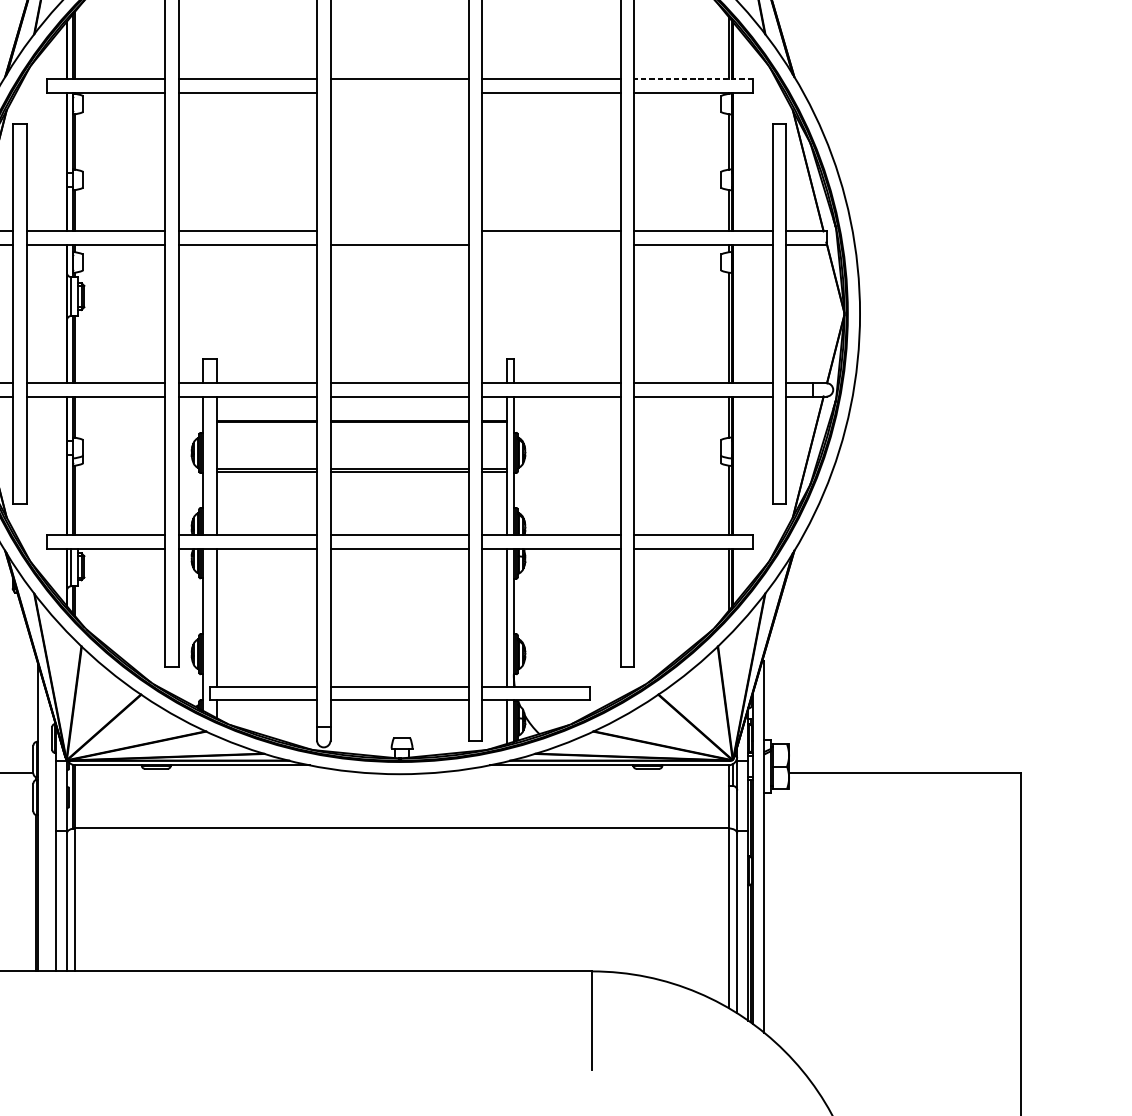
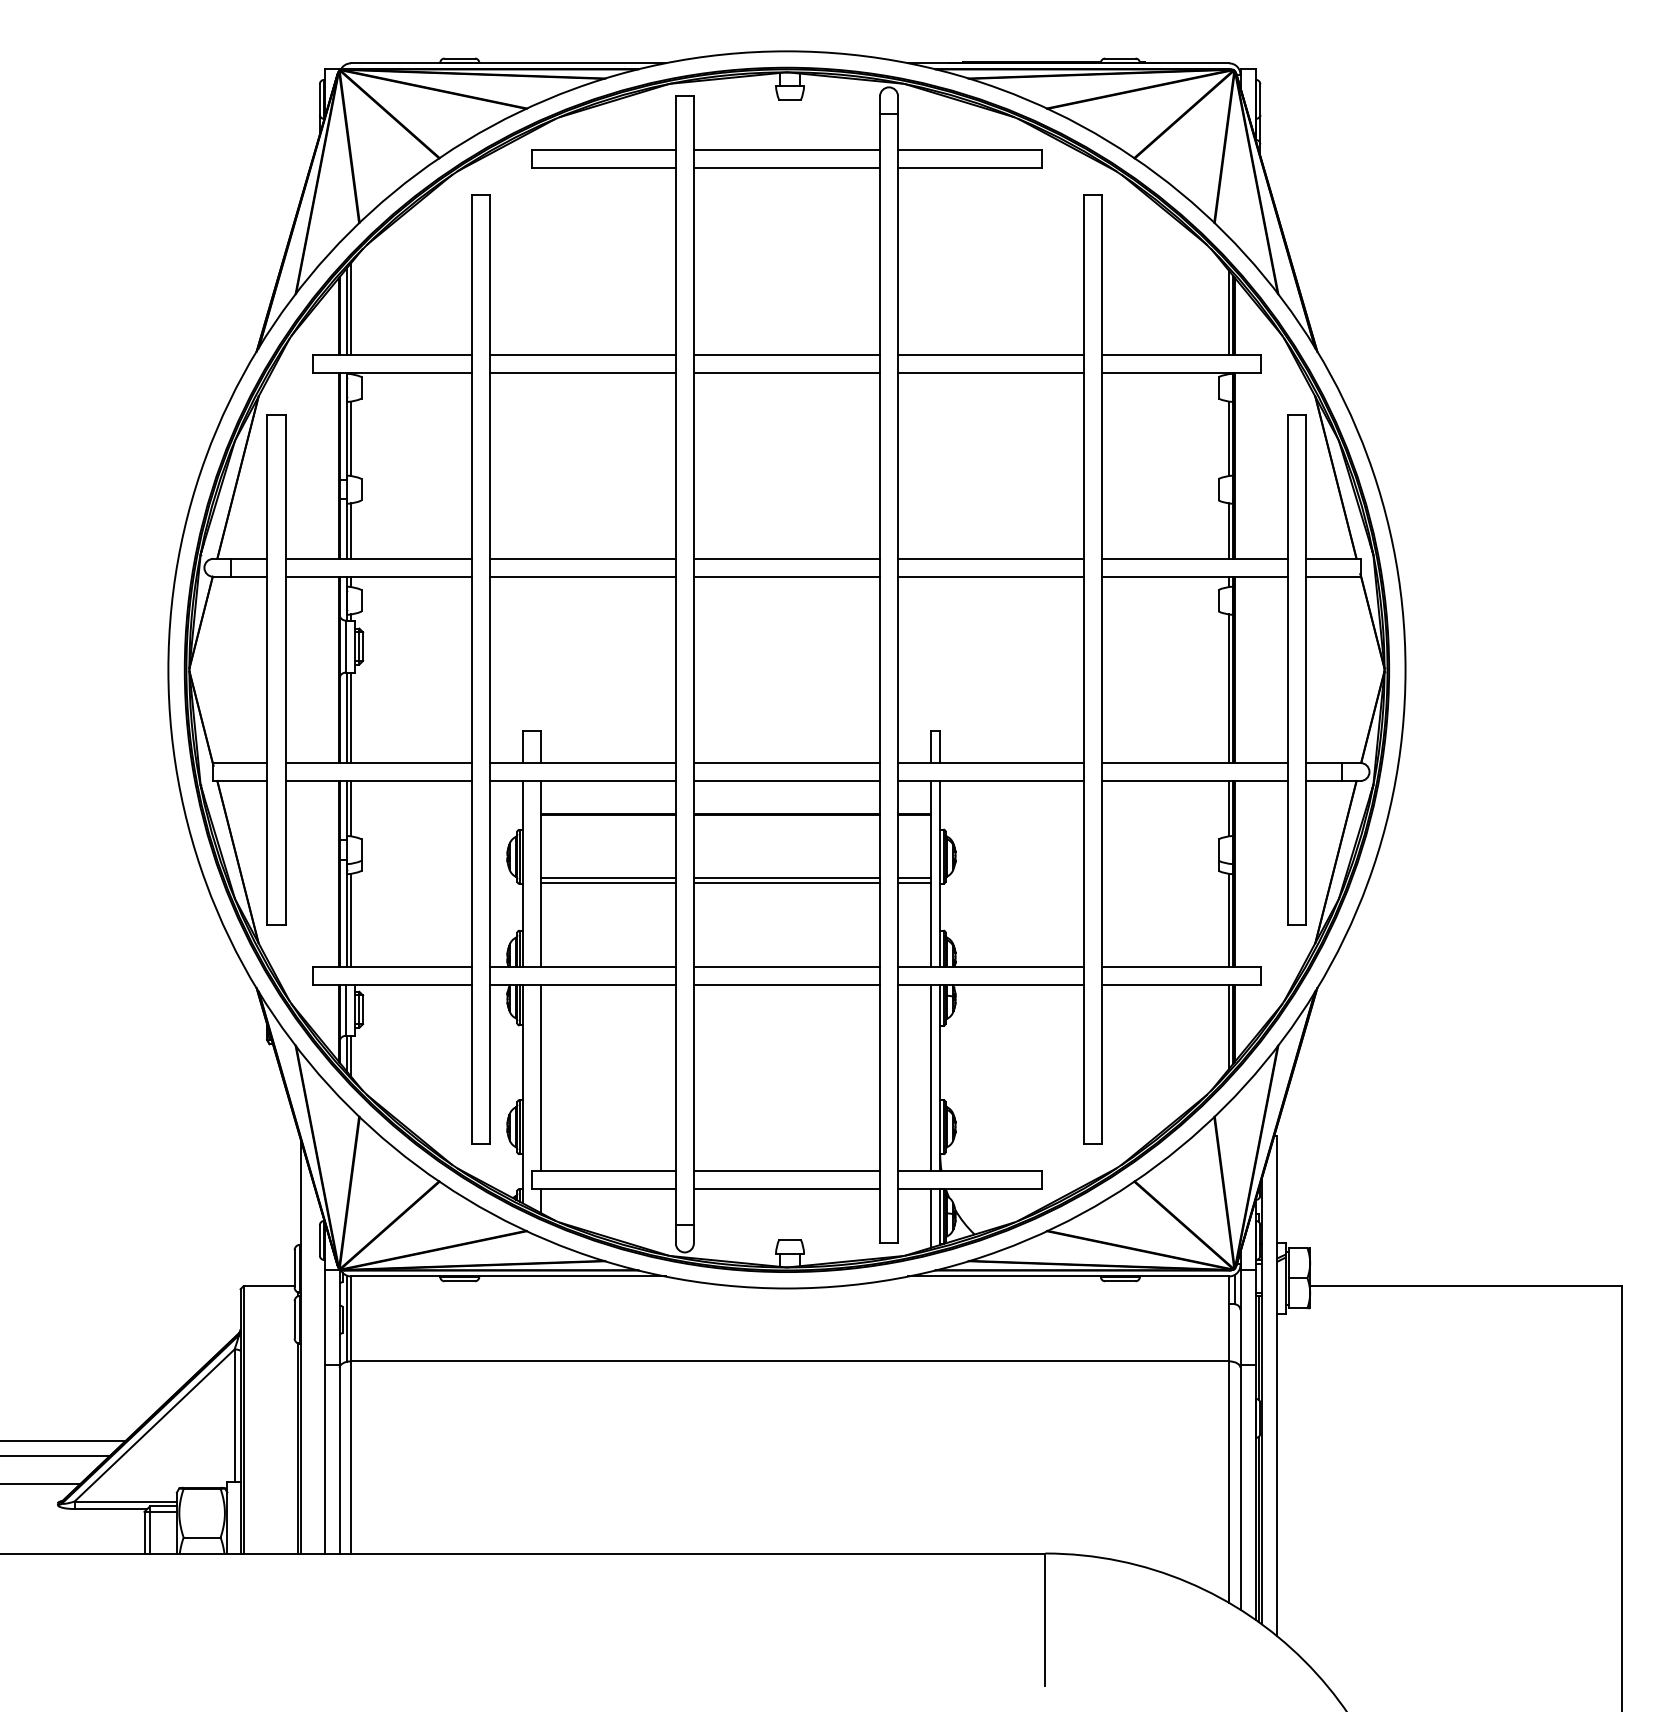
line: (693, 79) -> (1181, 354), dashed -> solid
line: (399, 92) -> (786, 372), added
line: (399, 231) -> (786, 558), added
line: (551, 244) -> (991, 576), added

